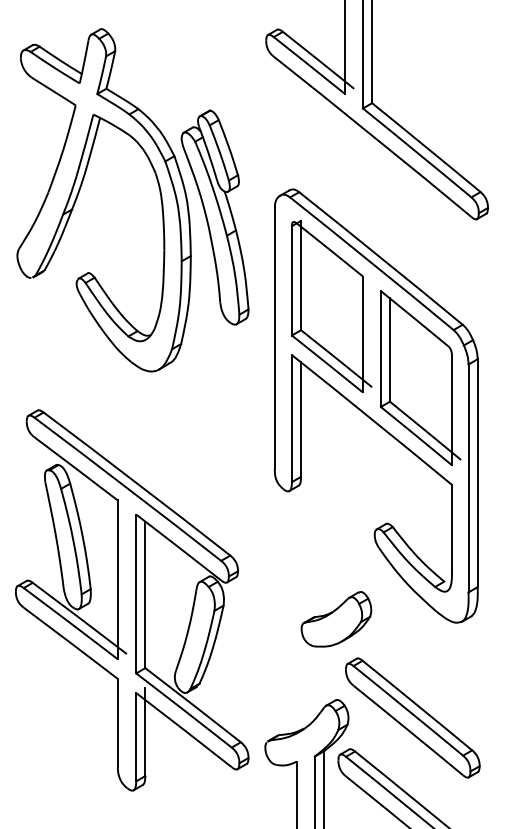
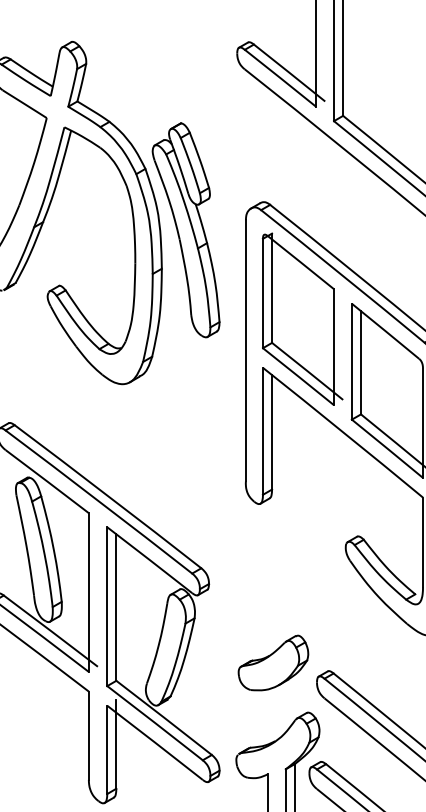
part: (336, 619) -> (273, 663), moved

